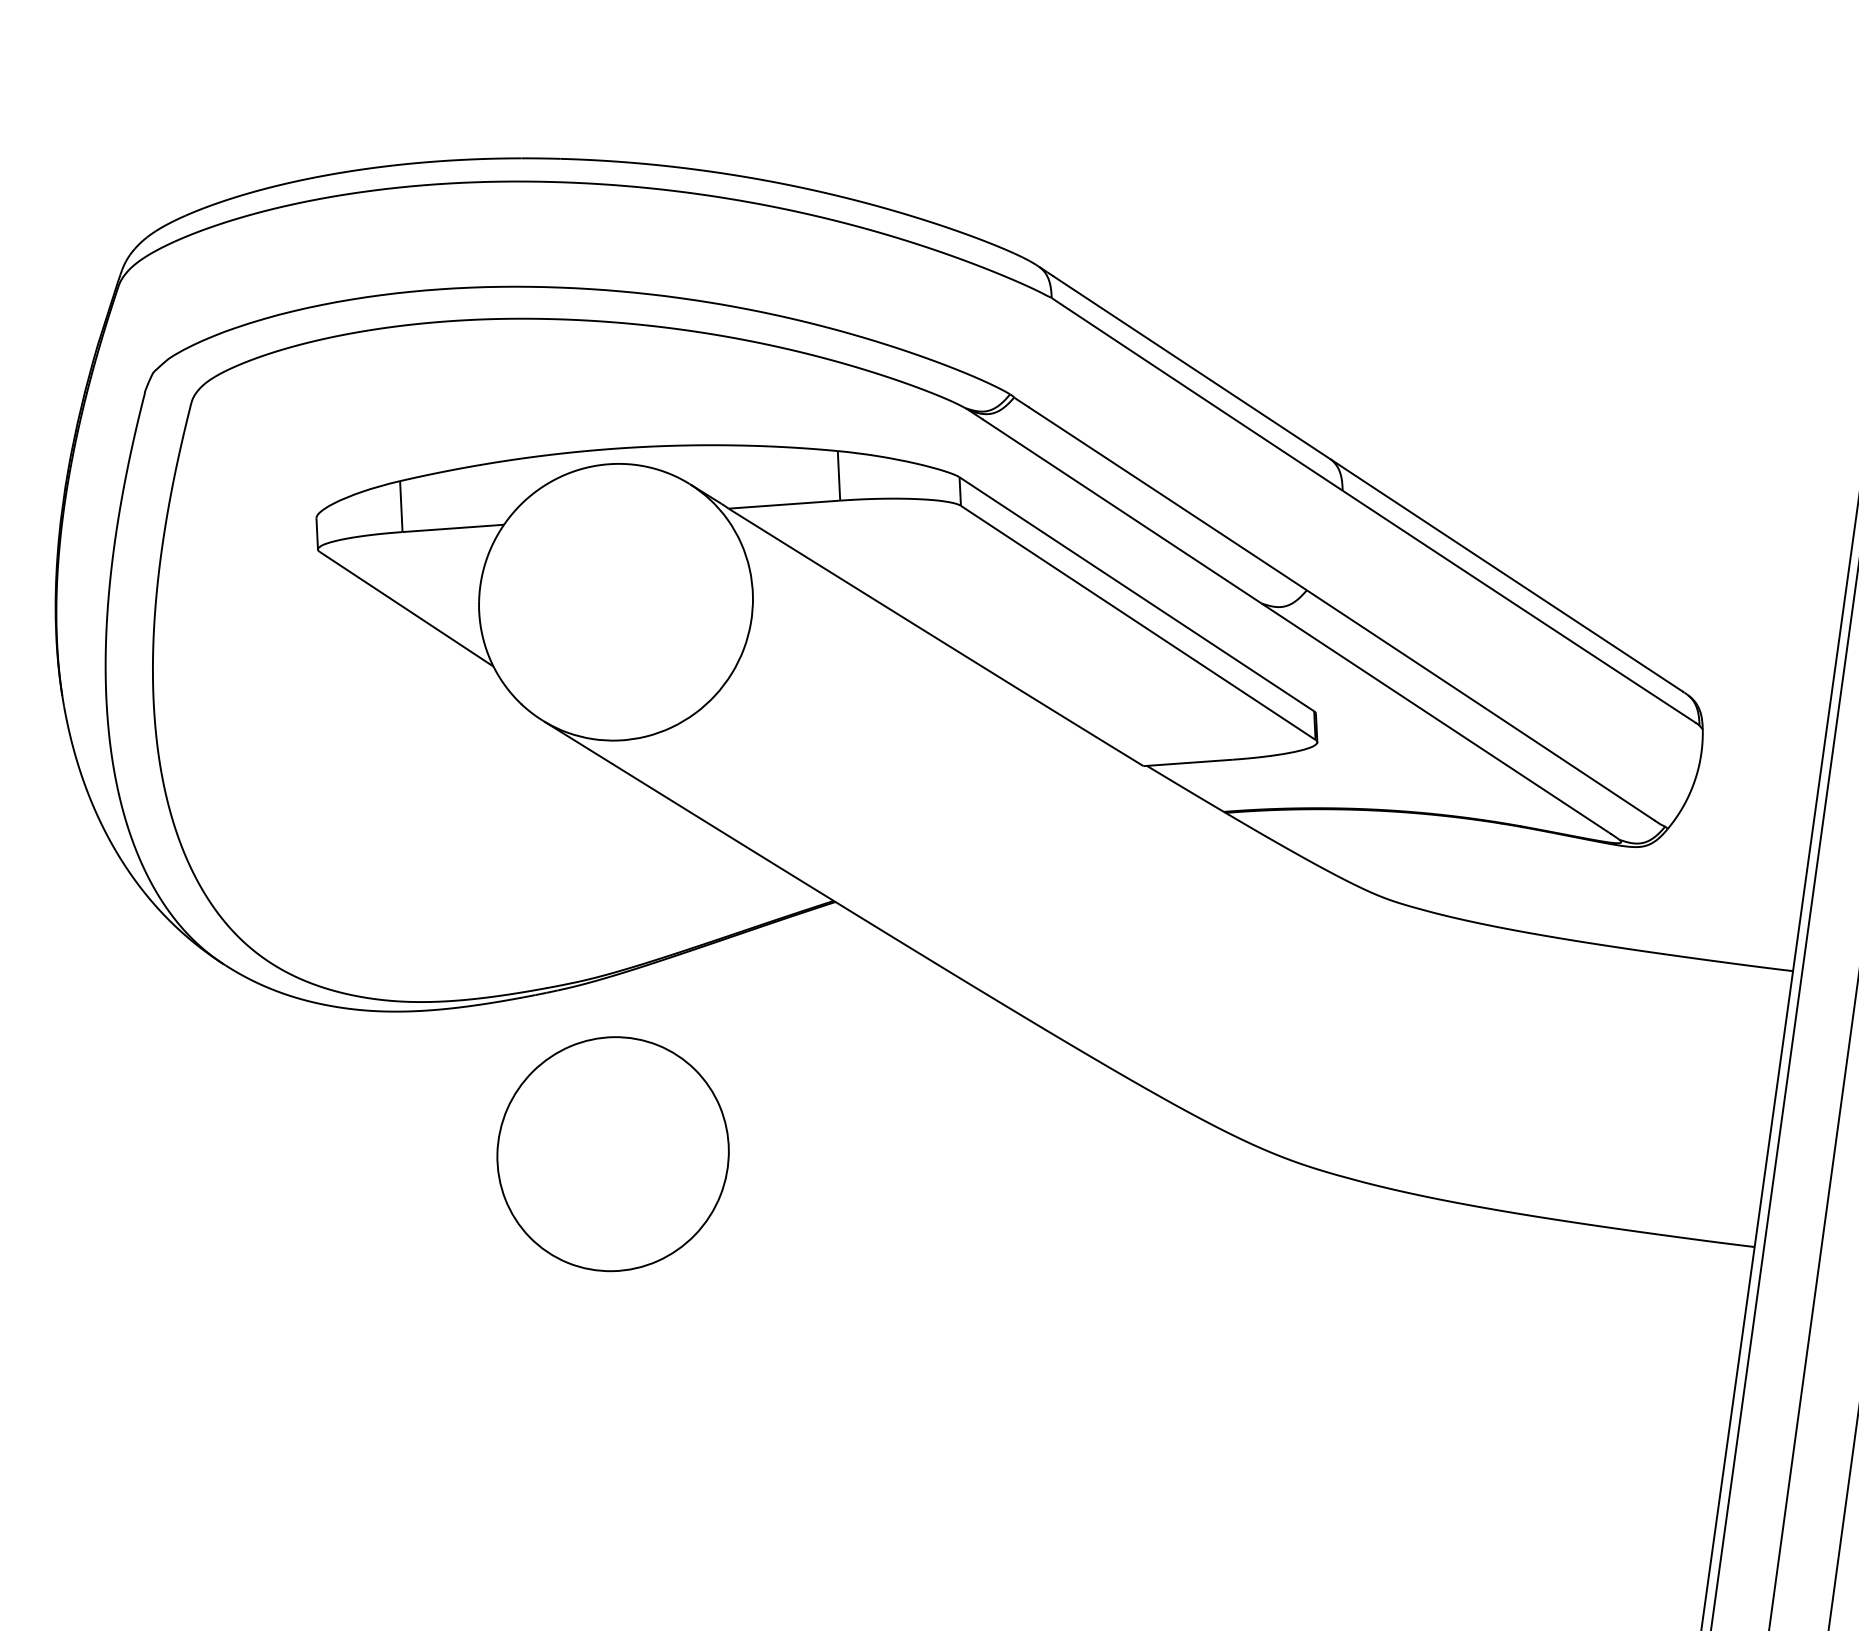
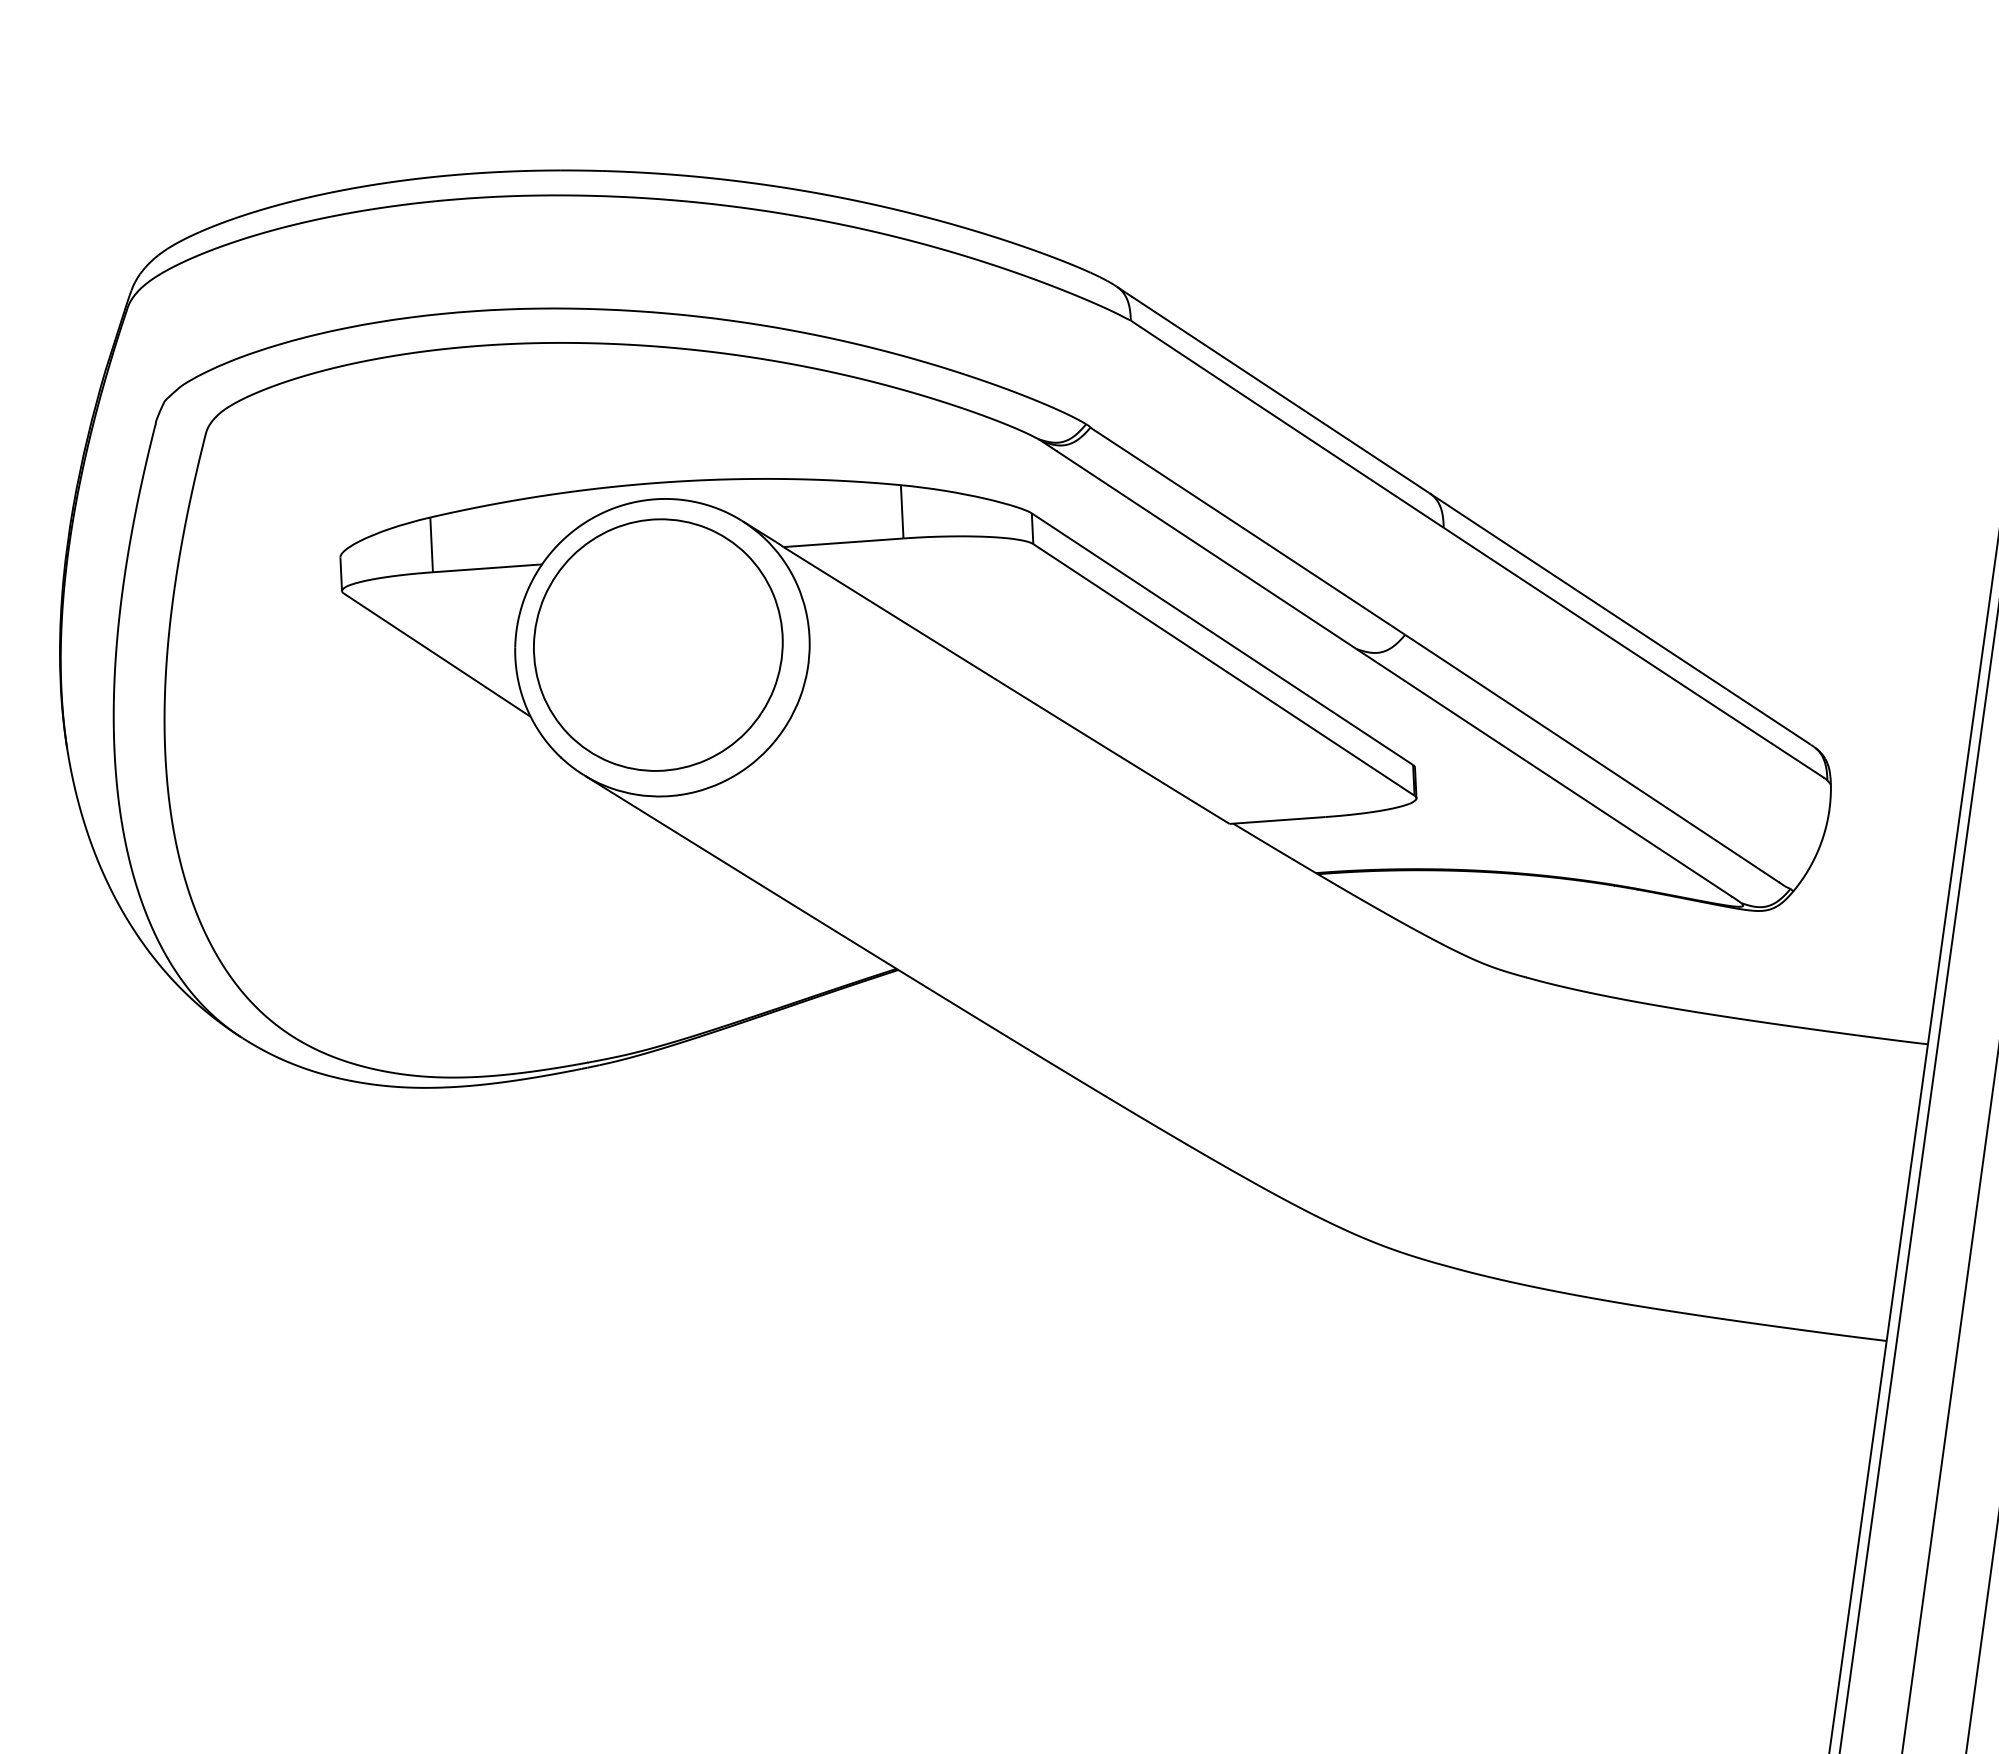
part: (613, 1153) -> (658, 644), moved

